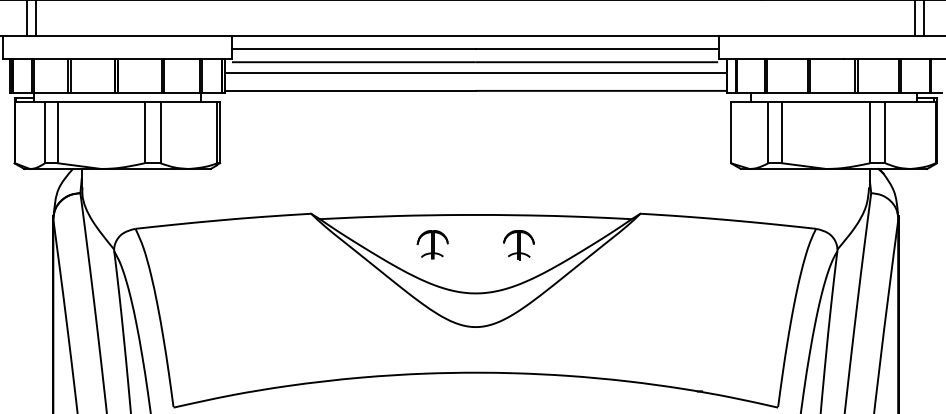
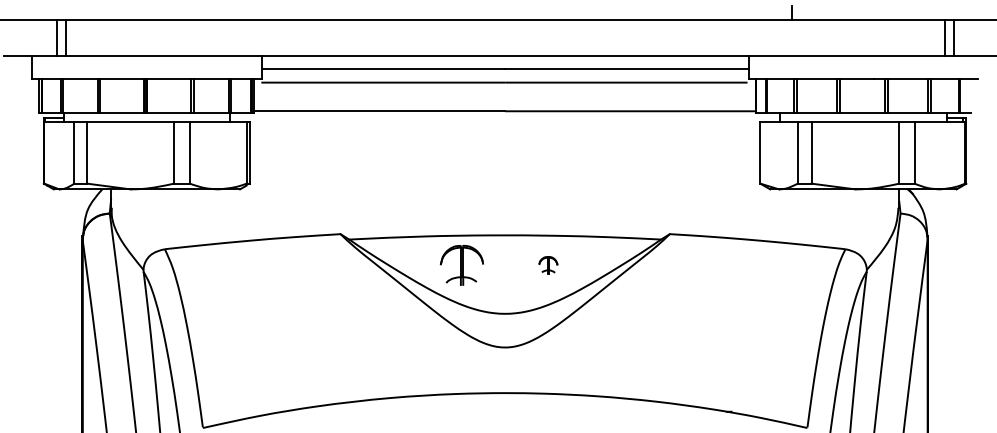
line: (475, 73) -> (504, 93), removed
part: (433, 244) -> (462, 264), size x1.4
part: (519, 245) -> (548, 265), size x0.6

